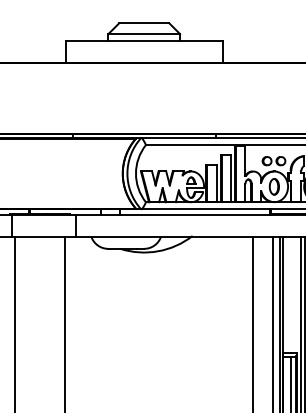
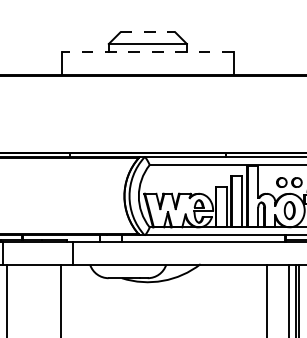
line: (144, 23) -> (148, 32), solid -> dashed
line: (144, 41) -> (148, 52), solid -> dashed

